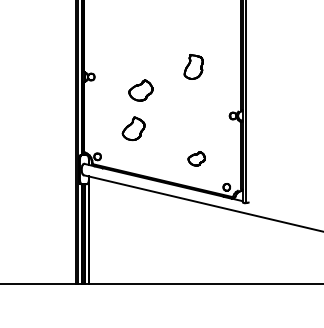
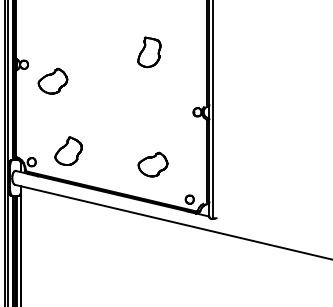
part: (140, 90) -> (52, 81), moved
part: (133, 128) -> (68, 150), moved
part: (196, 158) -> (152, 164), size x1.43

